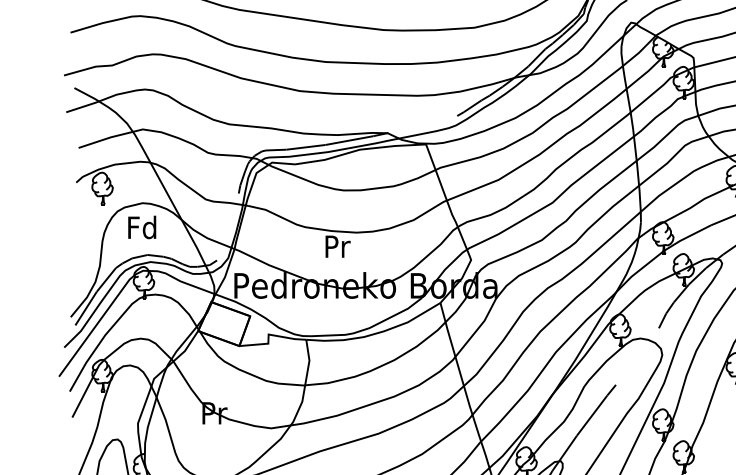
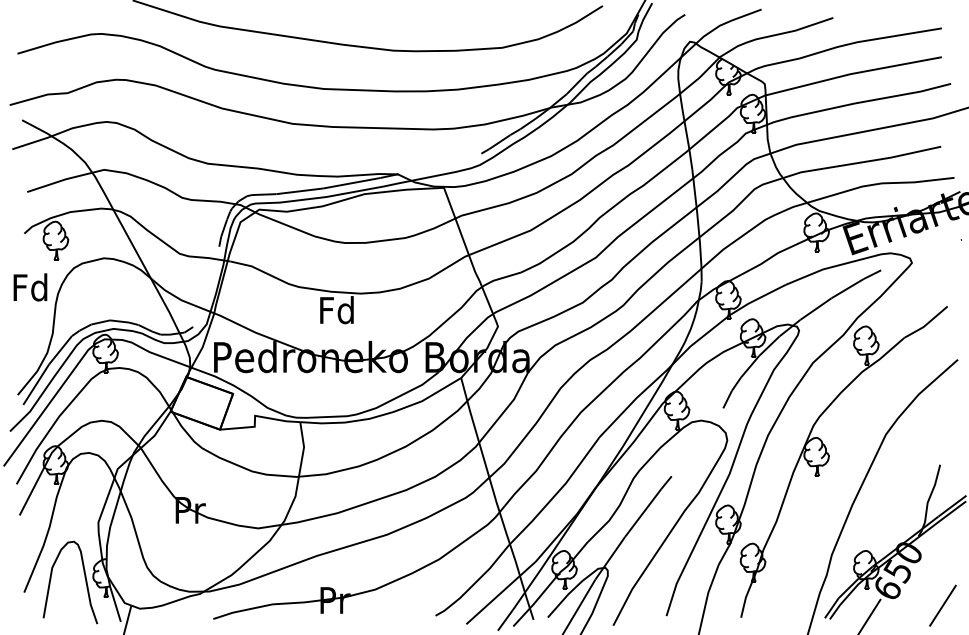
text: (142, 227) -> (30, 287), moved
text: (336, 246) -> (336, 310), Pr -> Fd

